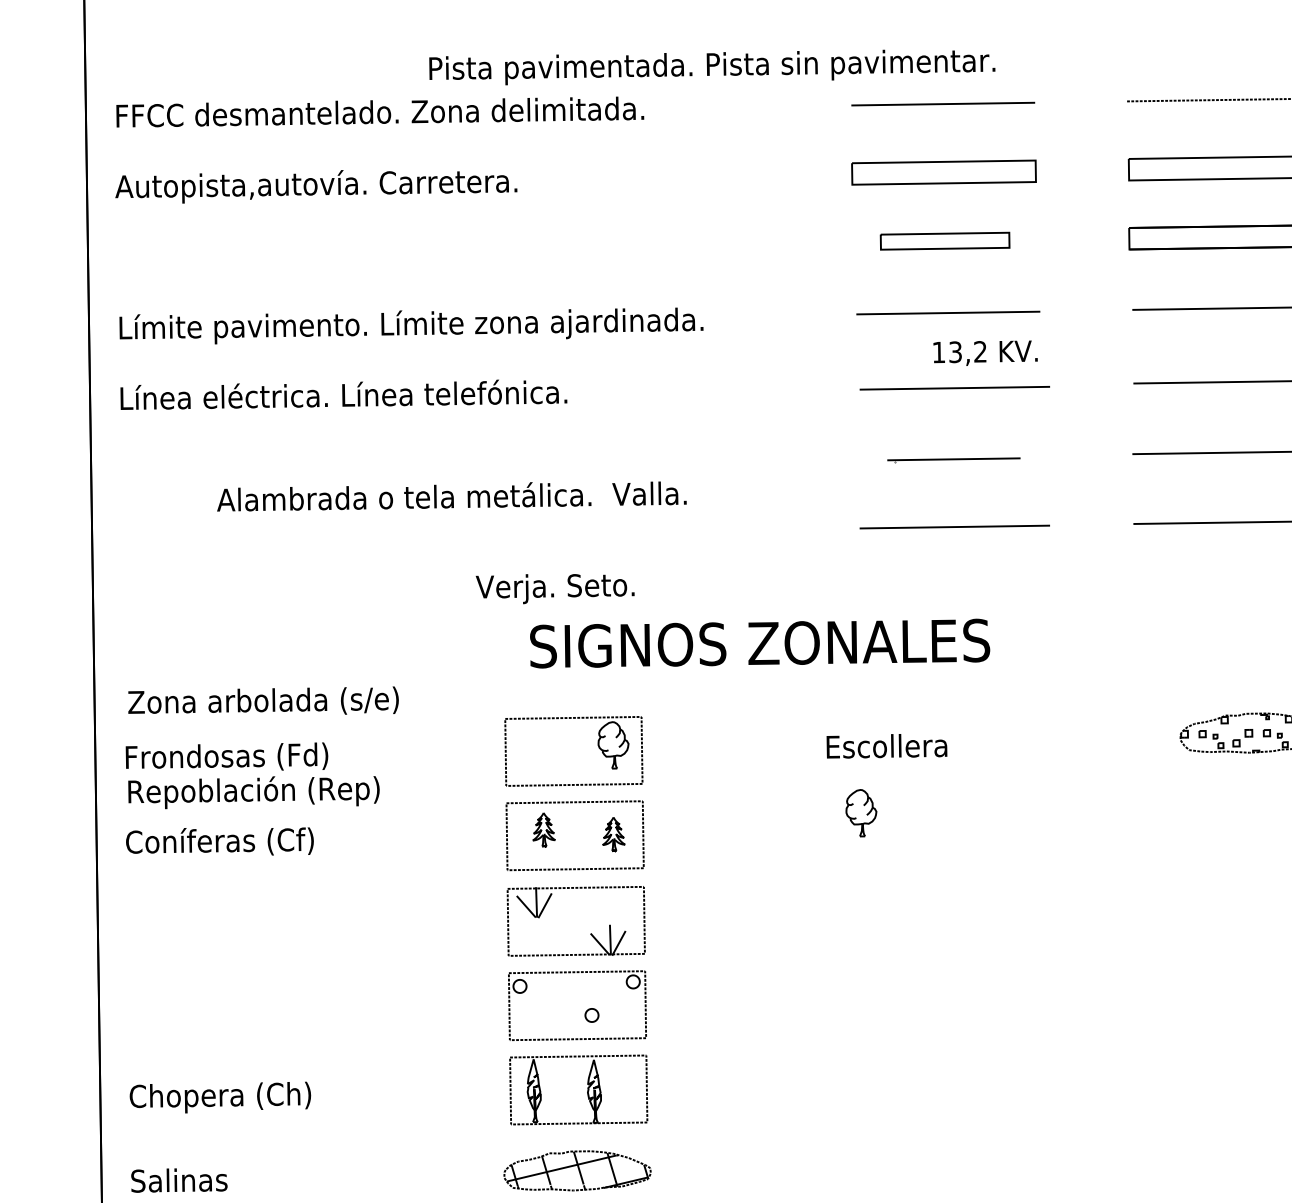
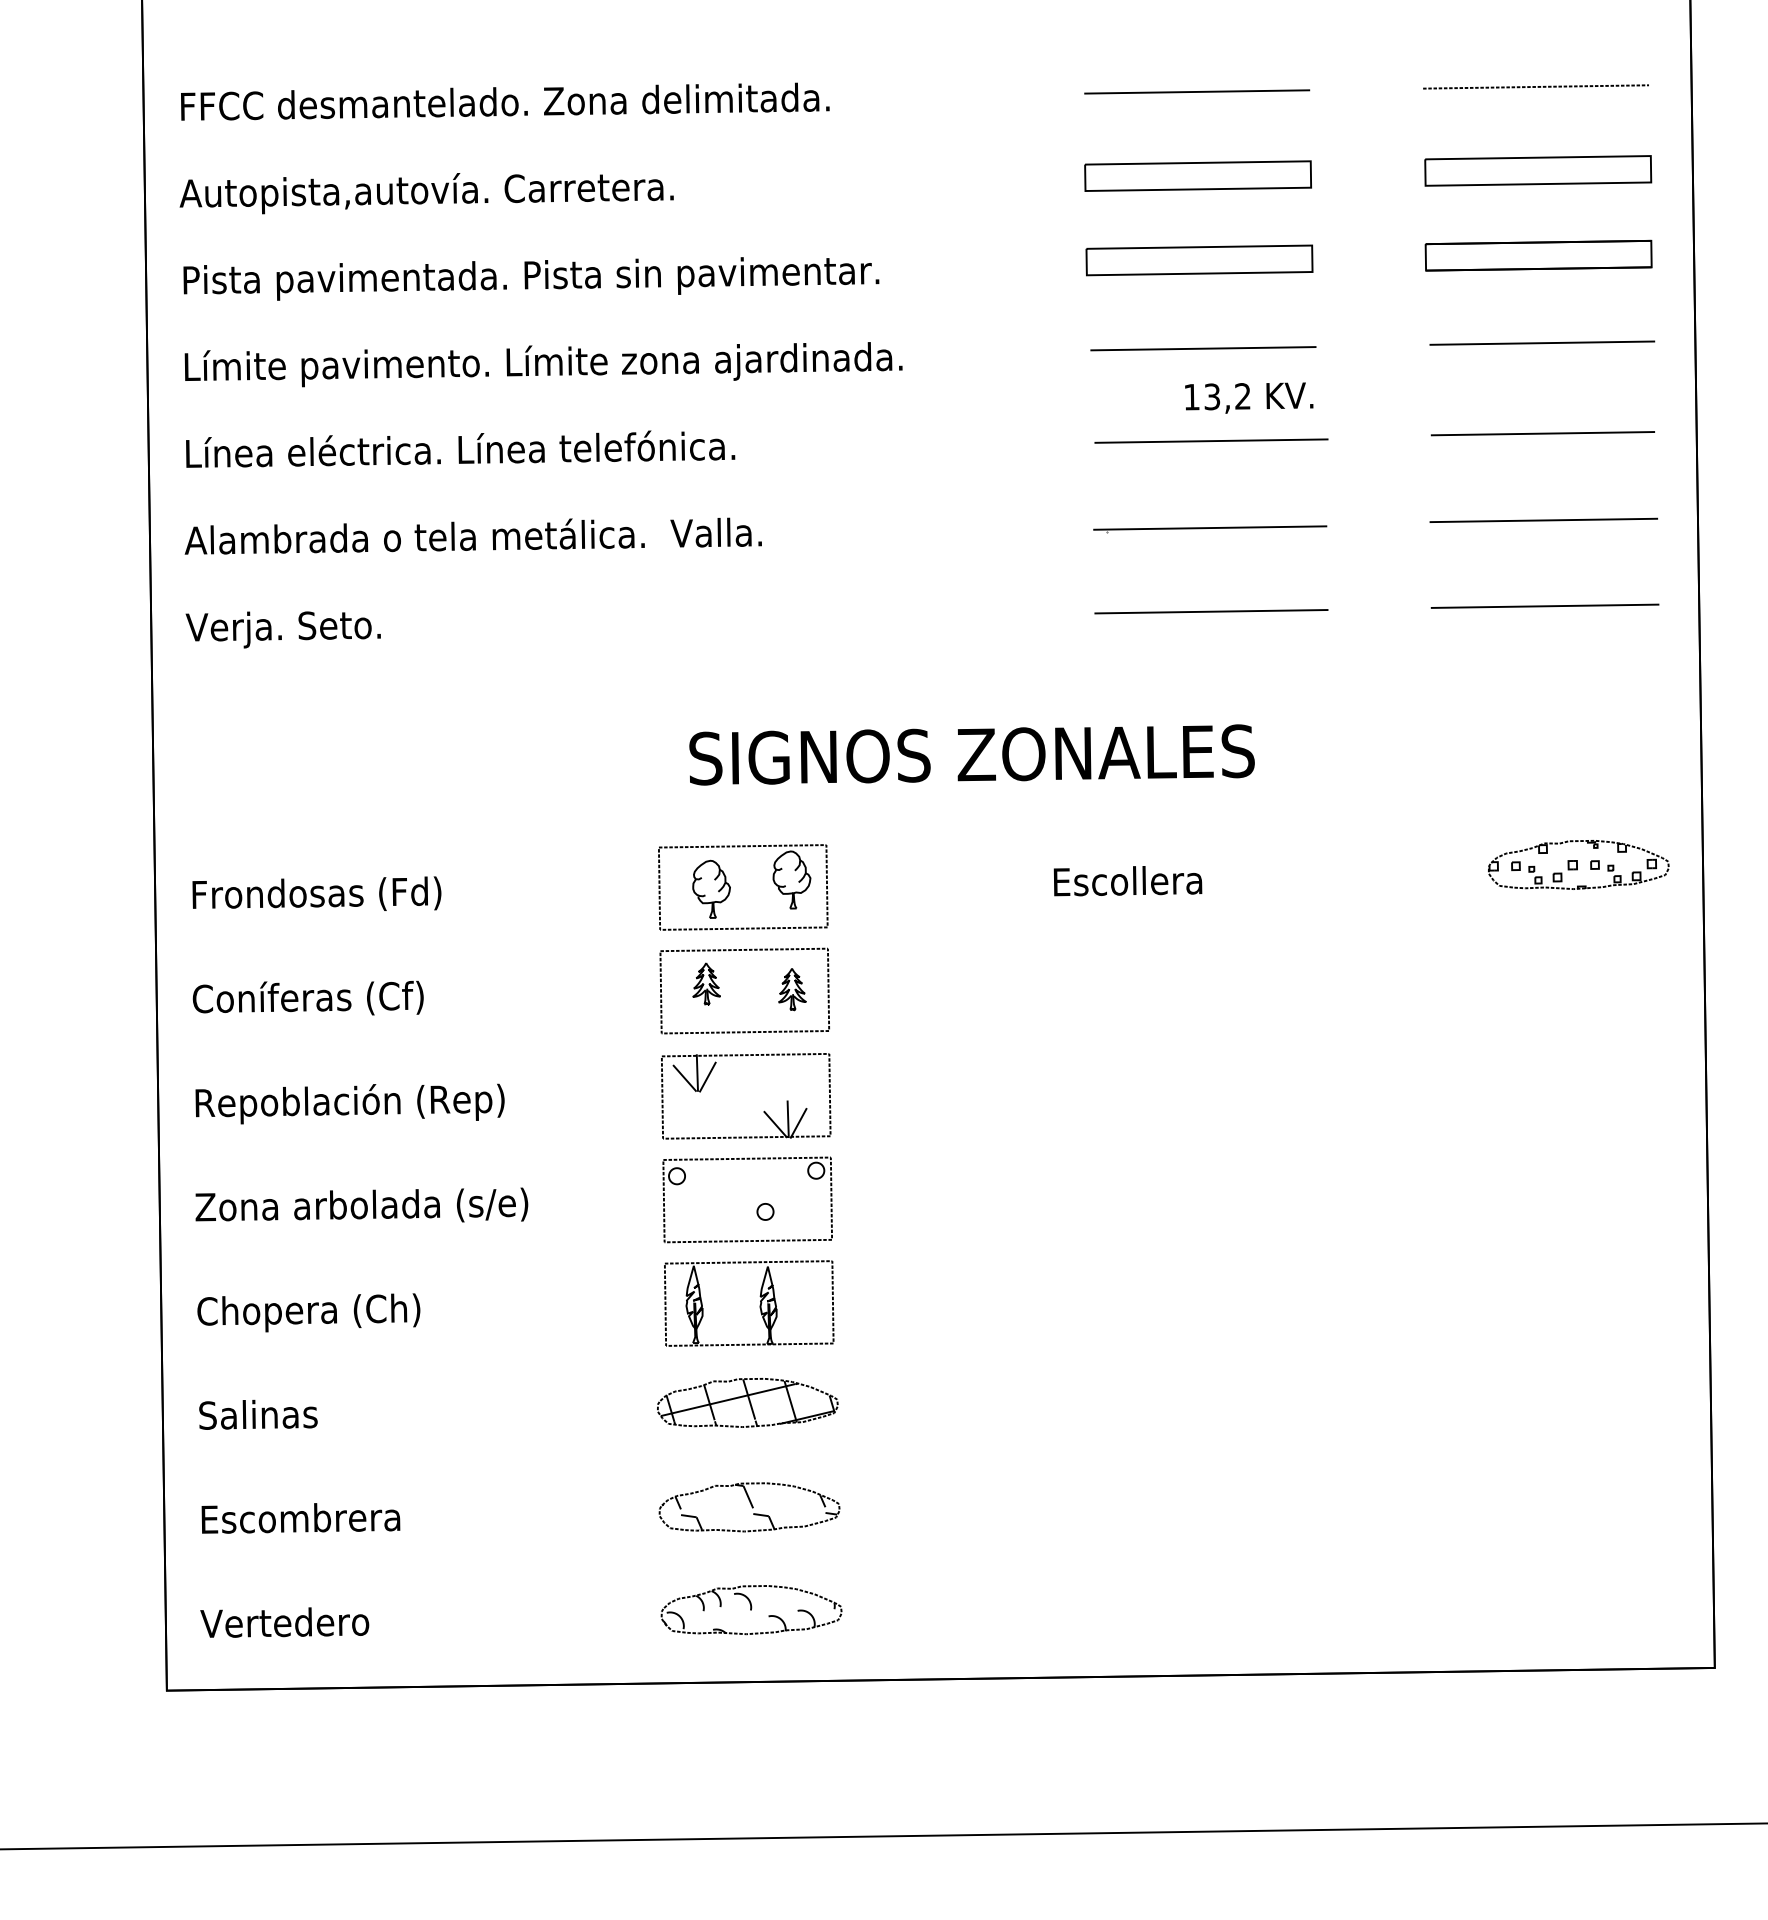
text: (712, 67) -> (531, 278), moved
part: (945, 241) -> (1199, 260), size x1.43
part: (954, 460) -> (1210, 529), size x1.43
text: (451, 495) -> (472, 535), moved
text: (554, 588) -> (282, 629), moved
text: (263, 700) -> (361, 1204), moved
text: (253, 792) -> (349, 1103), moved
part: (861, 812) -> (711, 888), moved

